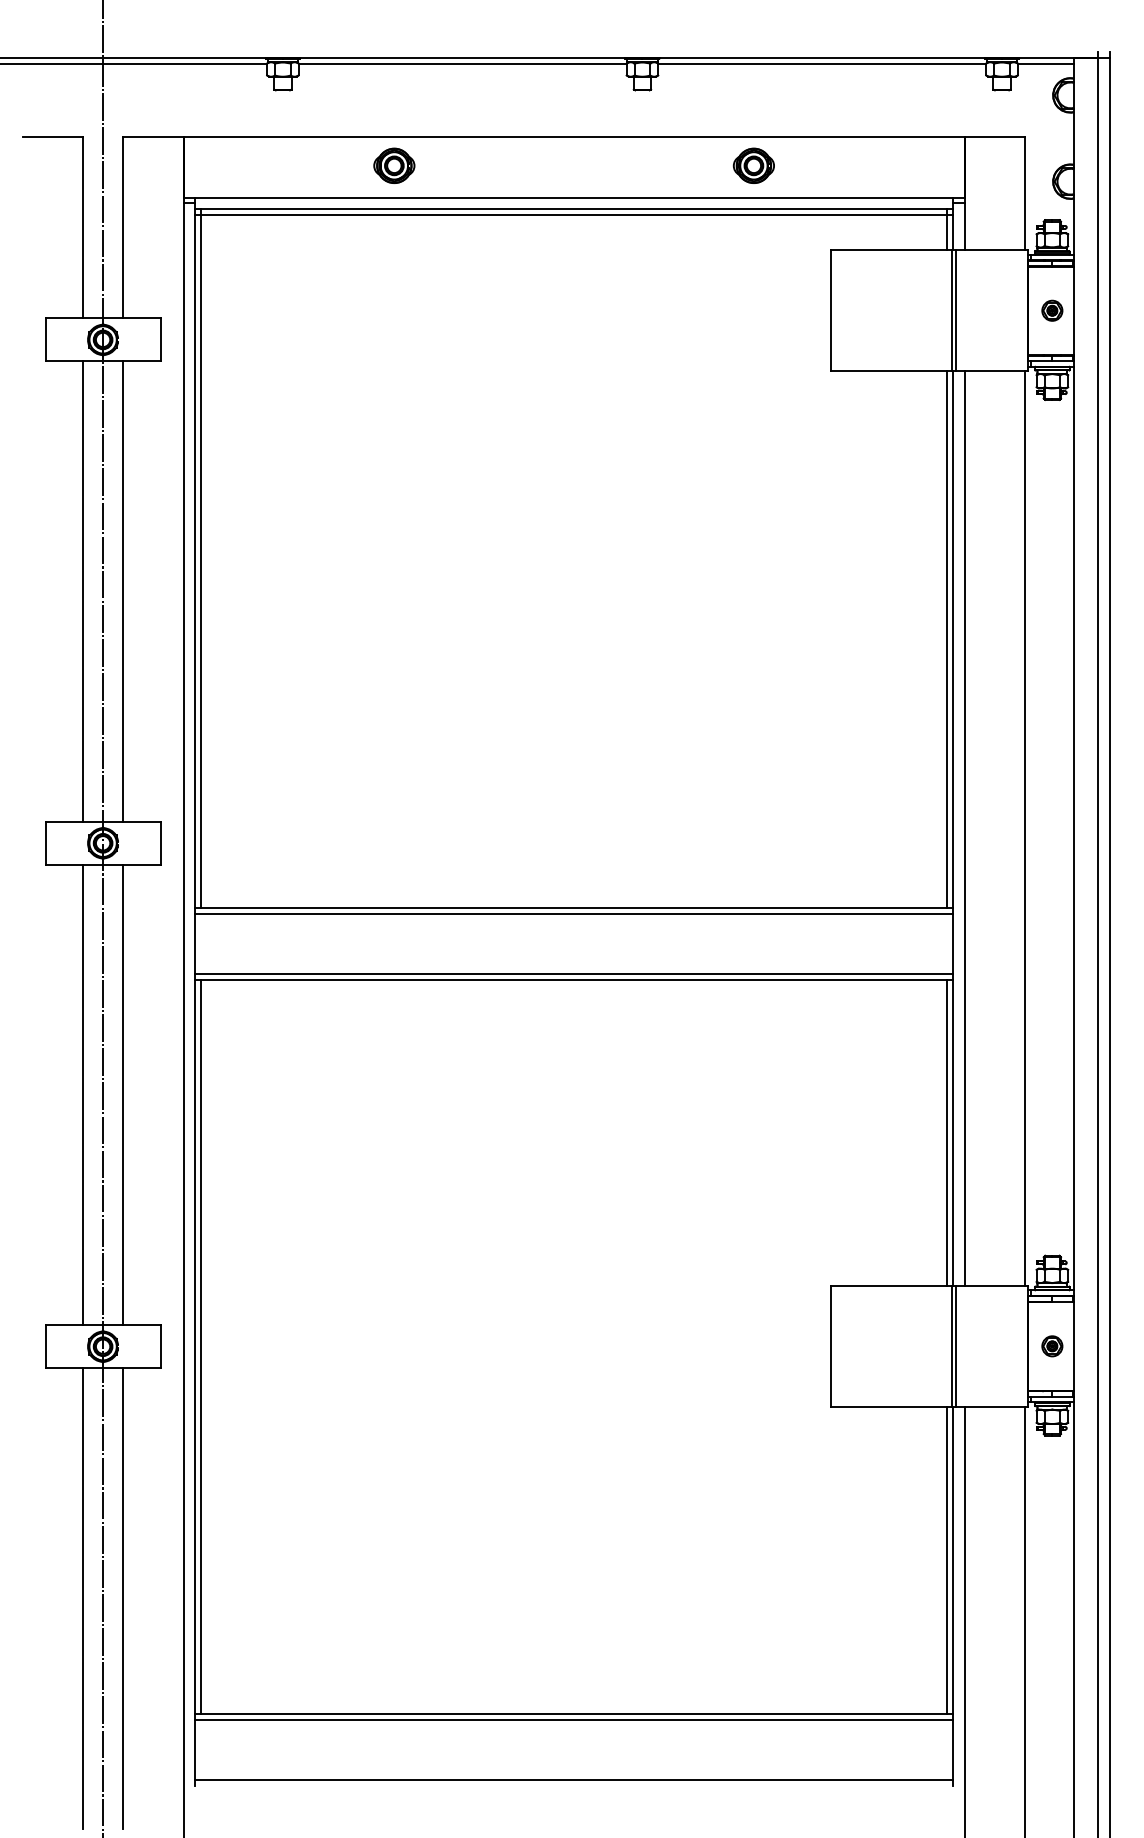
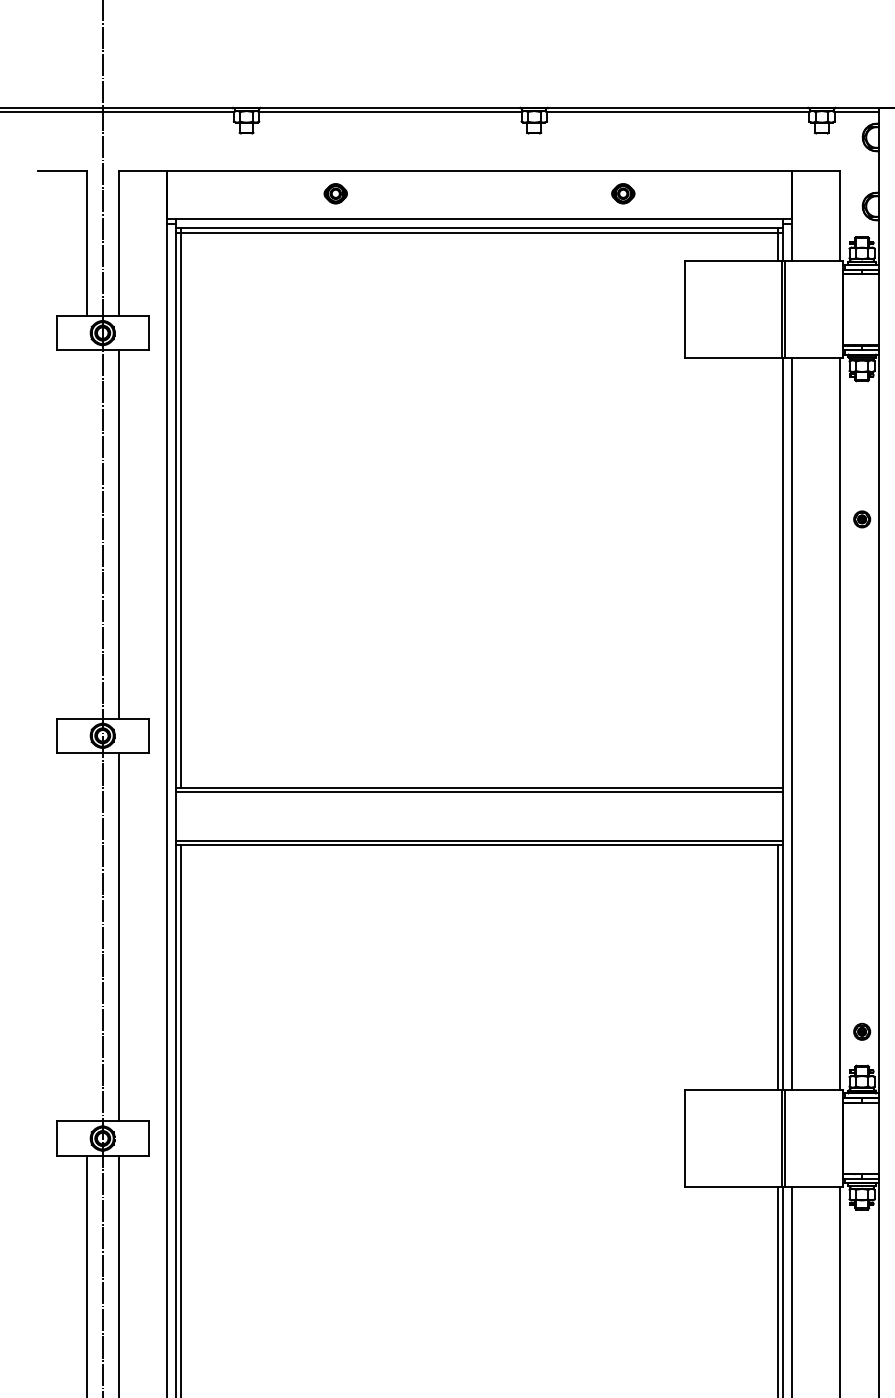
part: (394, 165) -> (335, 193), size x0.7
part: (753, 165) -> (623, 193), size x0.7
part: (1052, 310) -> (862, 519), moved
line: (82, 591) -> (86, 534), removed
line: (947, 639) -> (778, 572), removed
line: (82, 1094) -> (86, 936), removed
part: (1052, 1346) -> (862, 1031), moved

